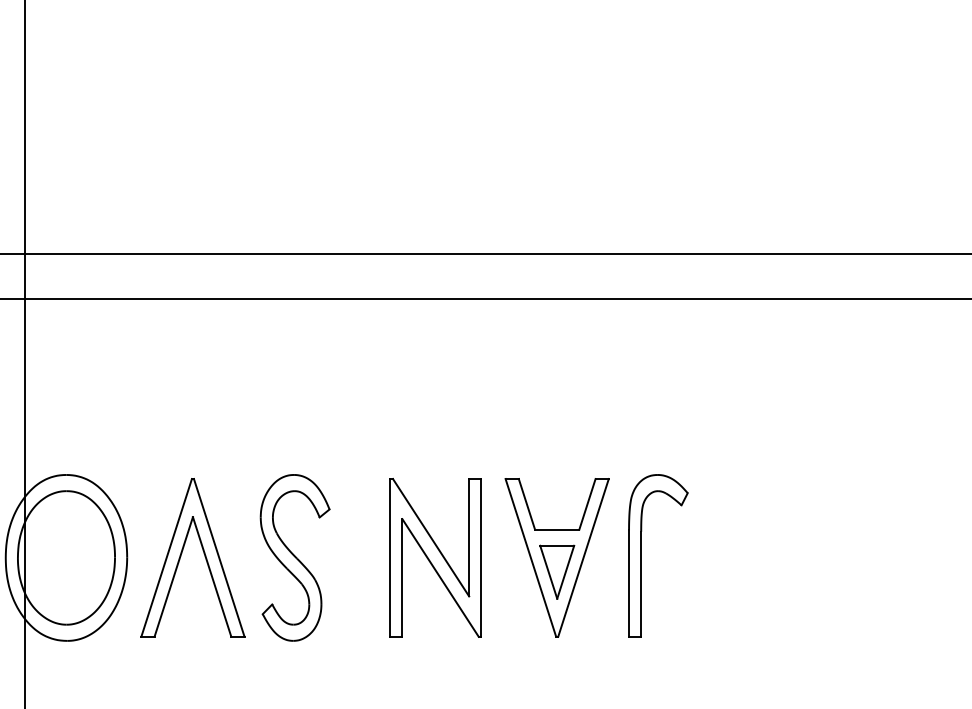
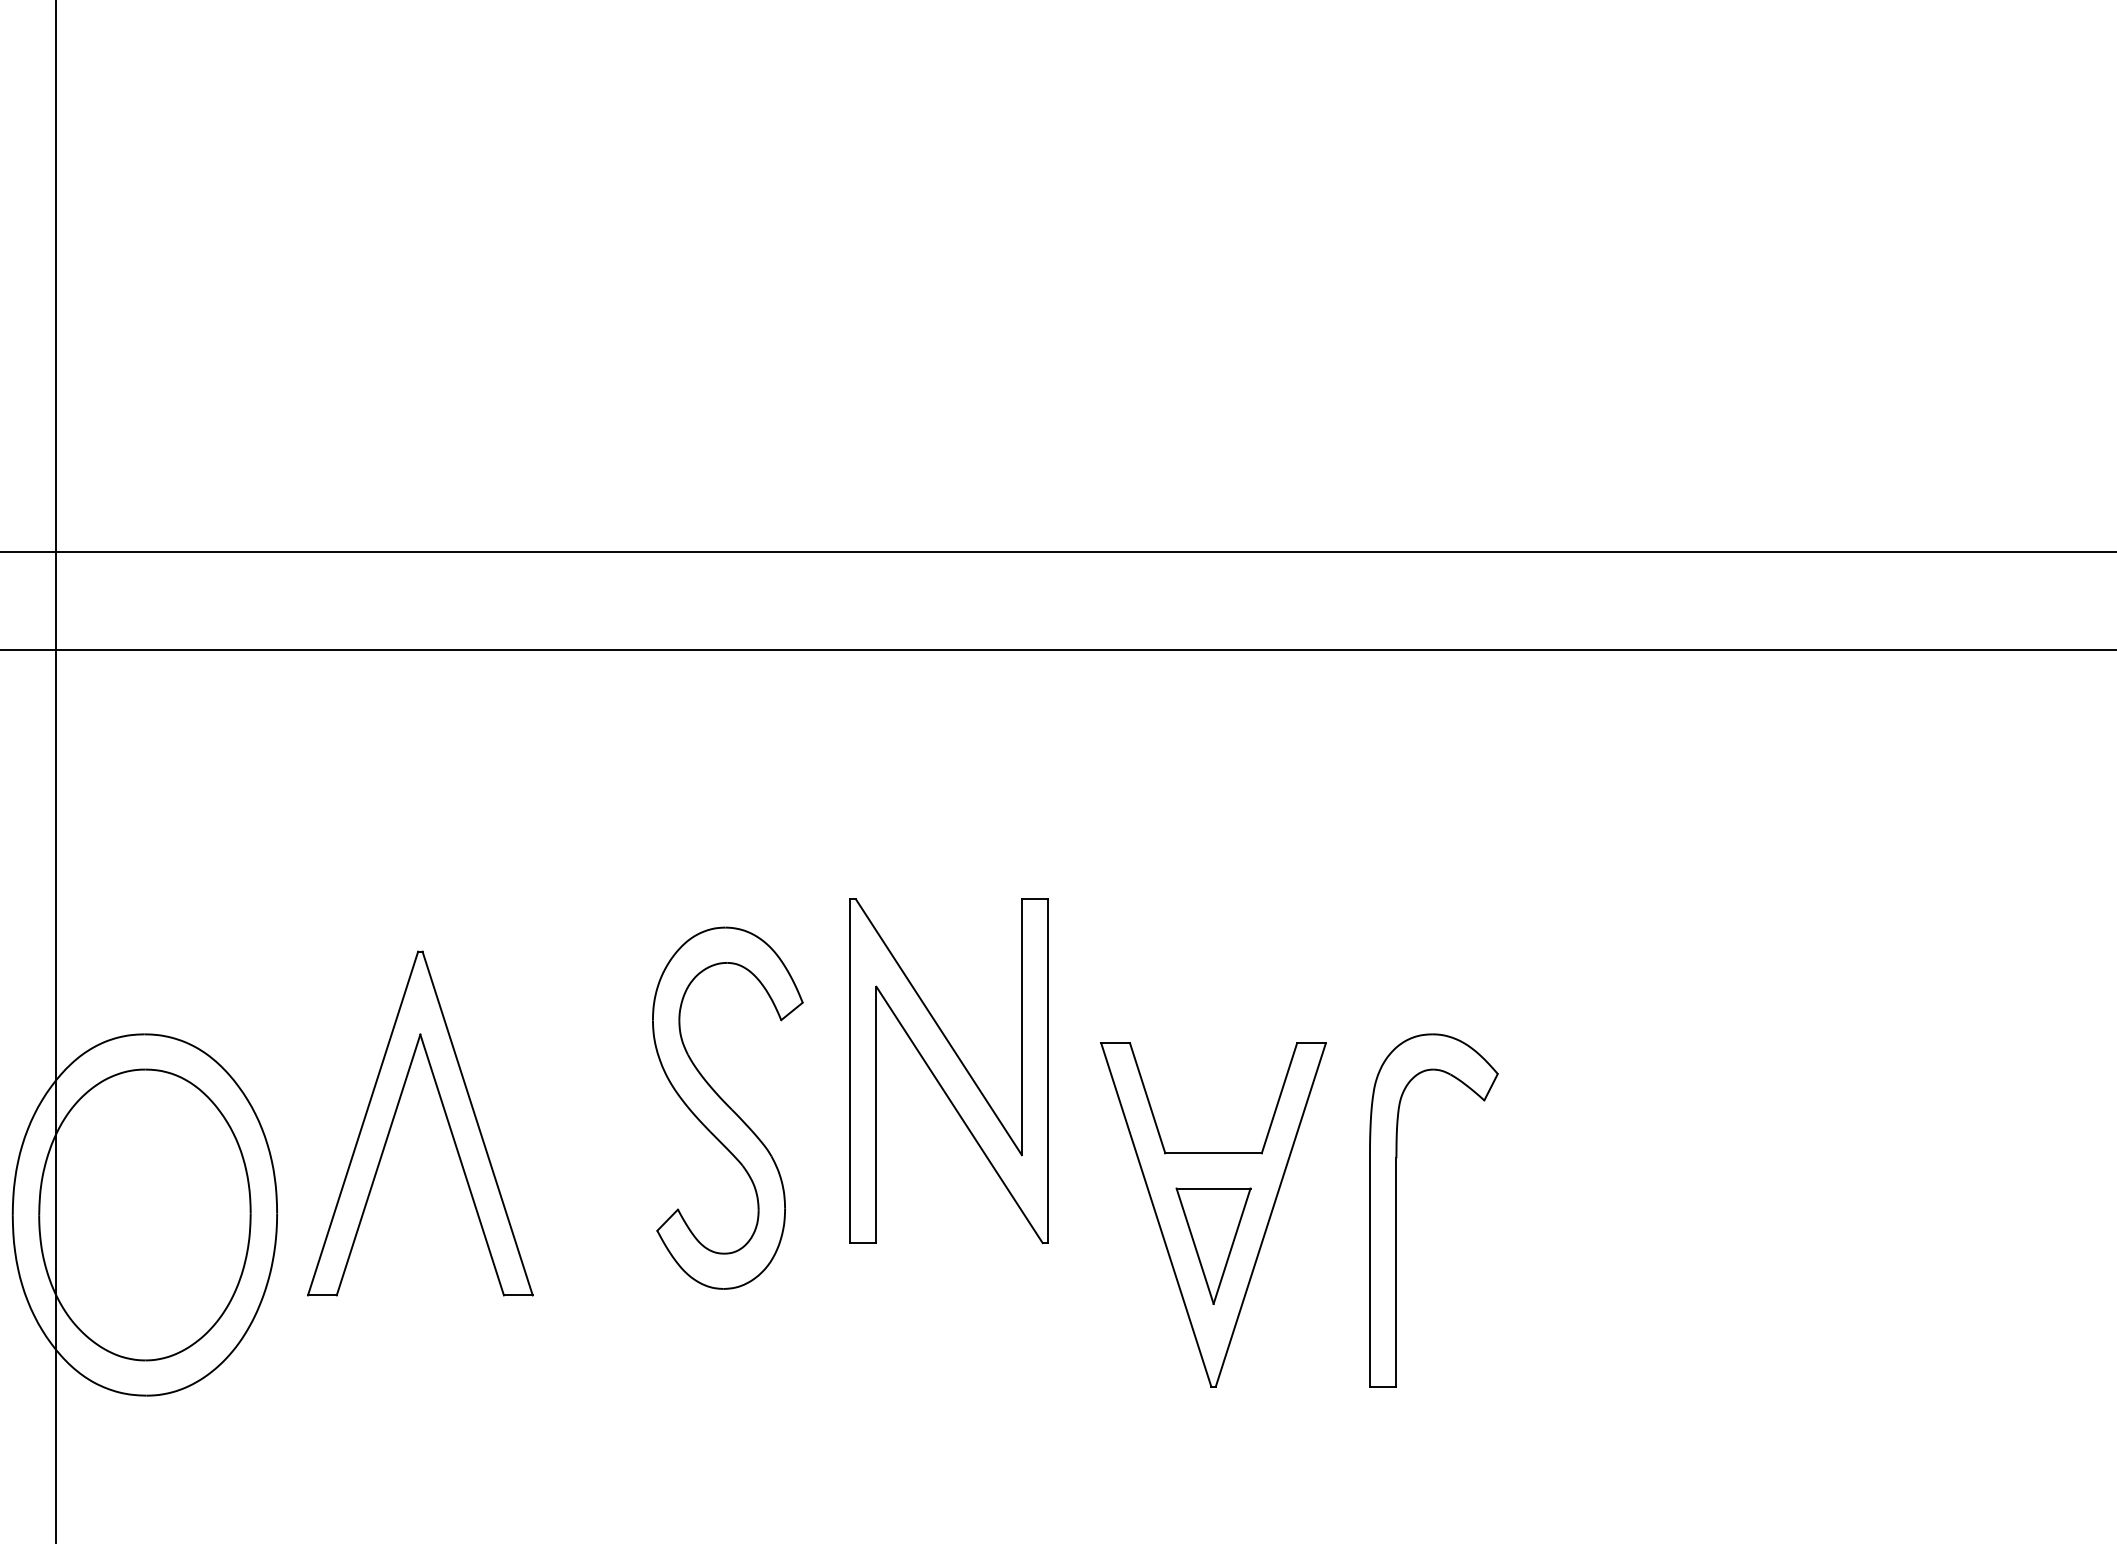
part: (182, 553) -> (397, 1113), moved
part: (294, 557) -> (726, 1107), moved
part: (435, 557) -> (948, 1070), moved

